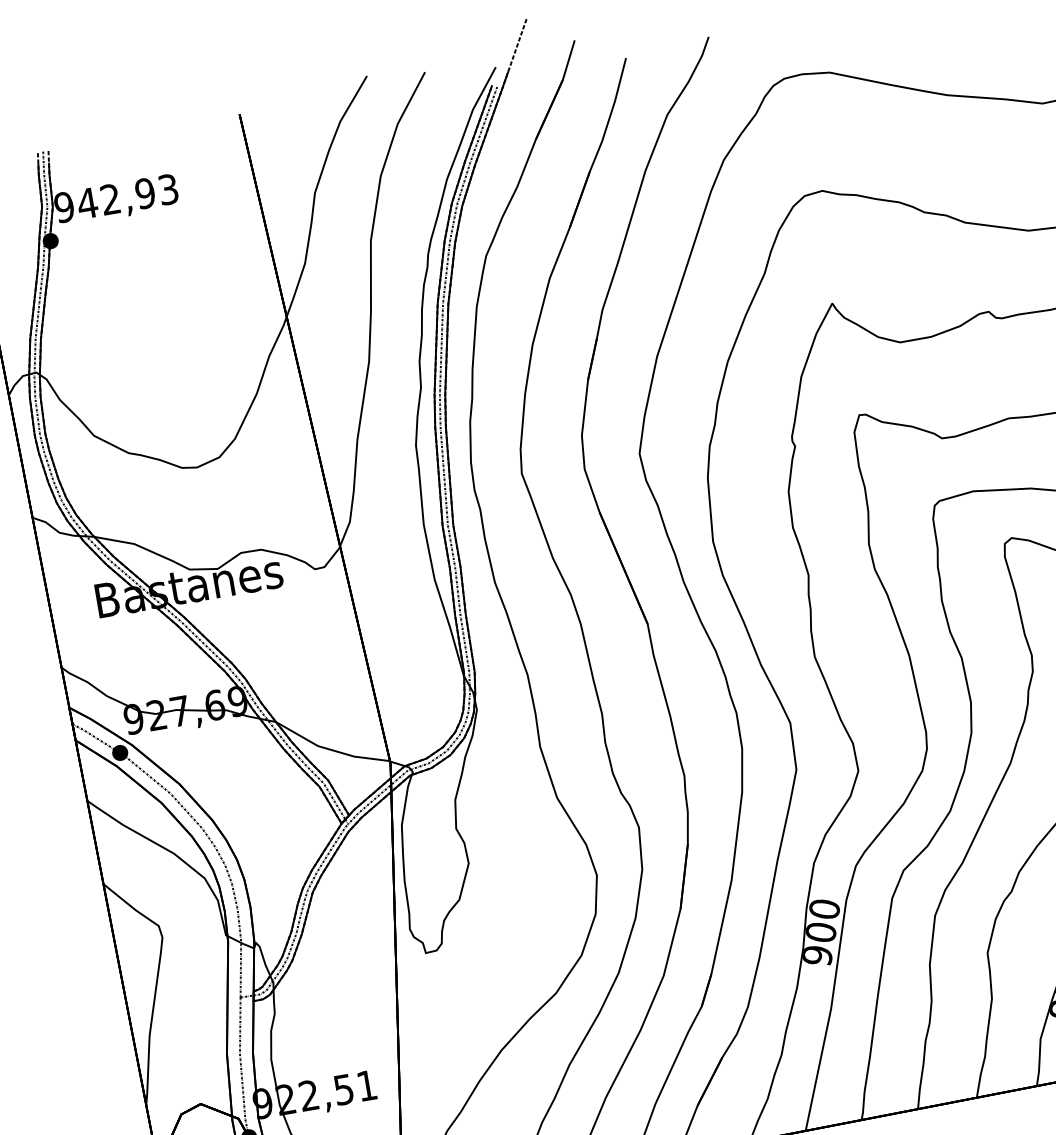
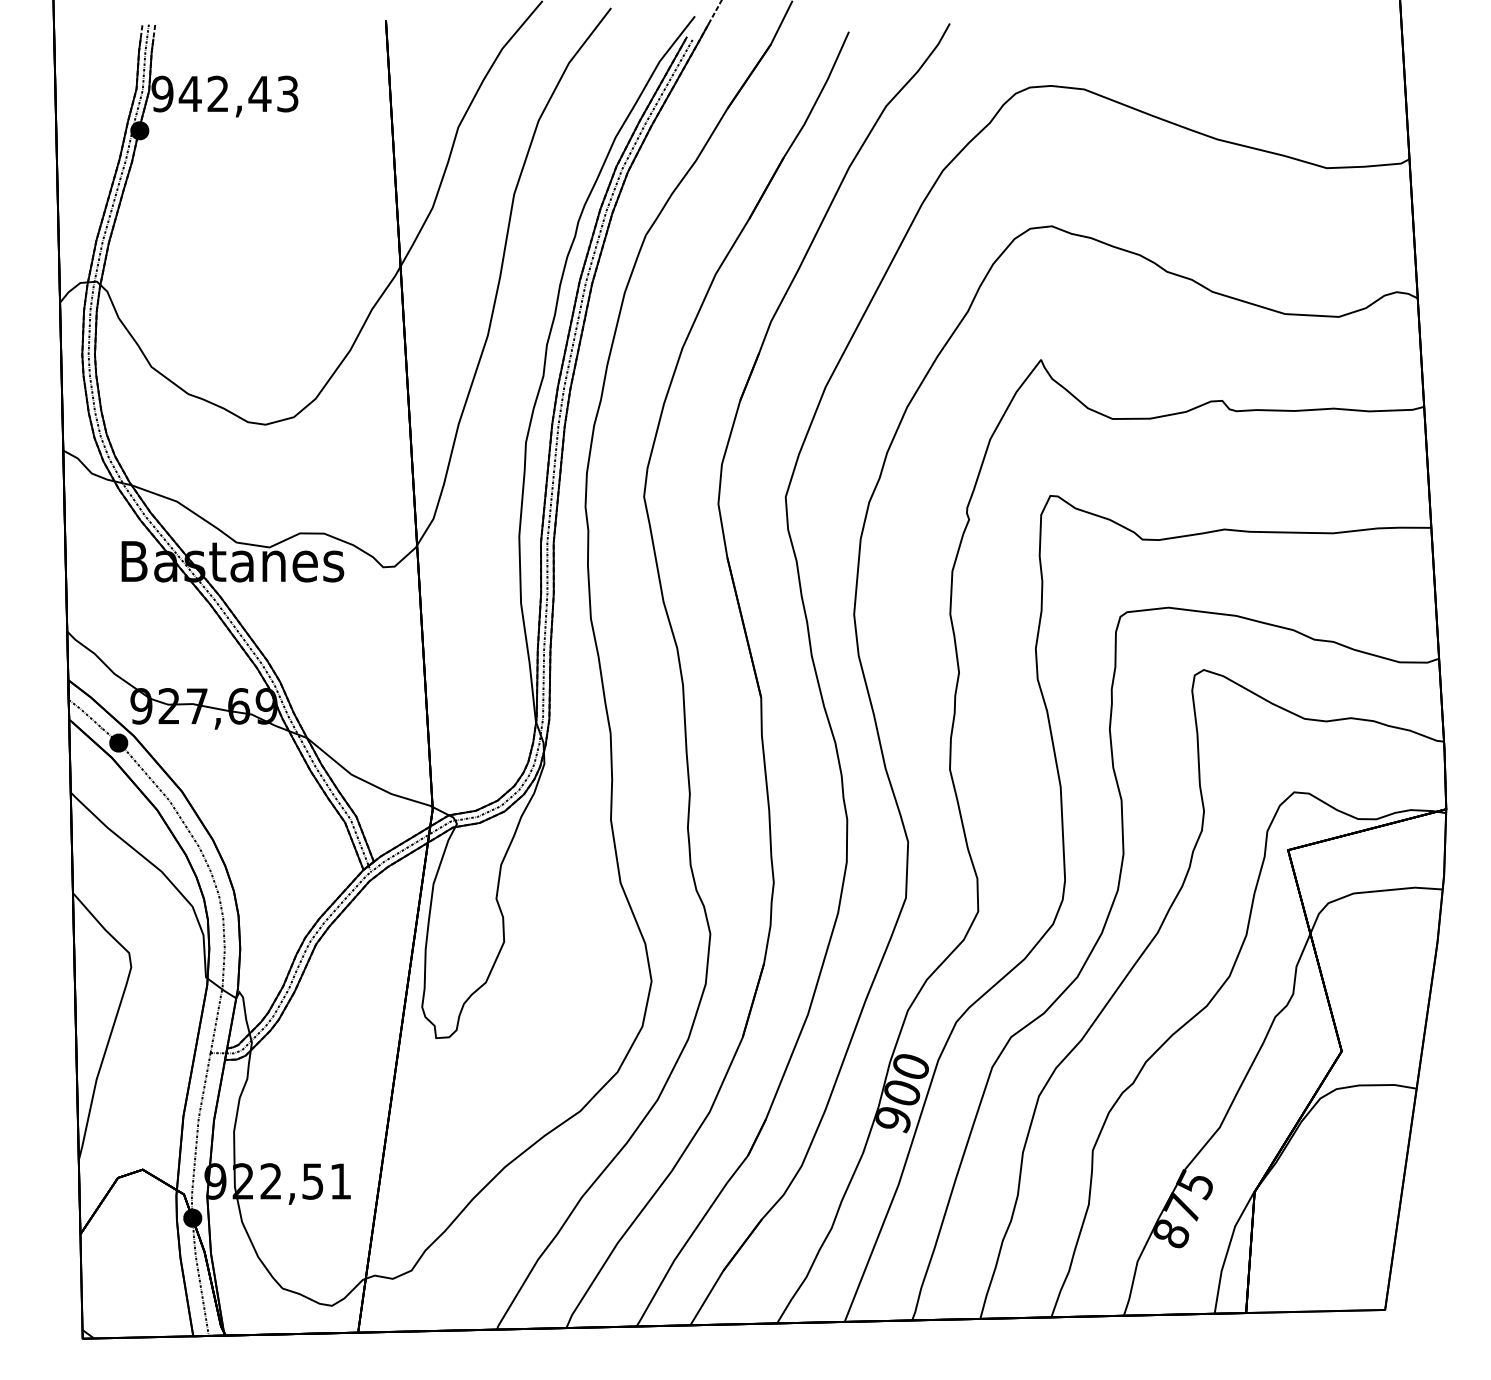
text: (144, 193) -> (259, 93), 942,93 -> 942,43

